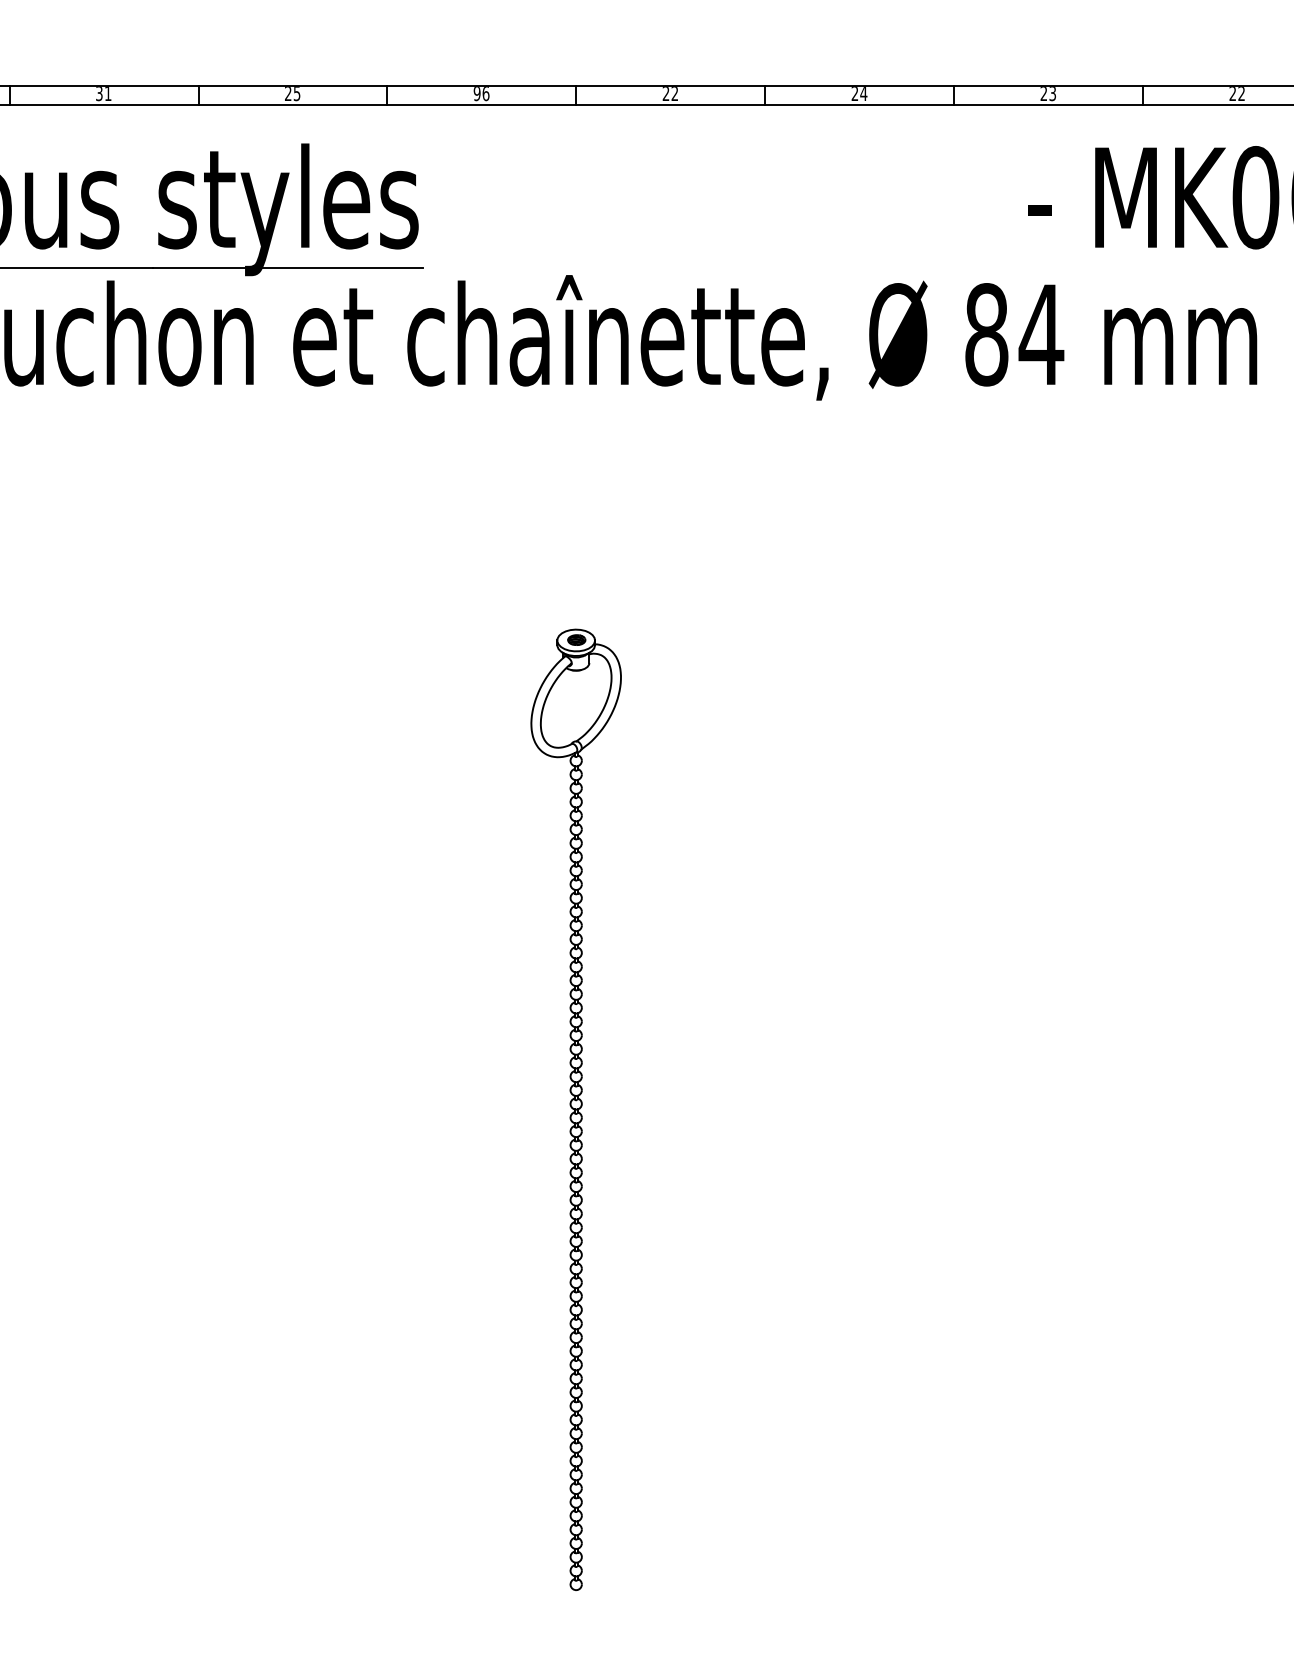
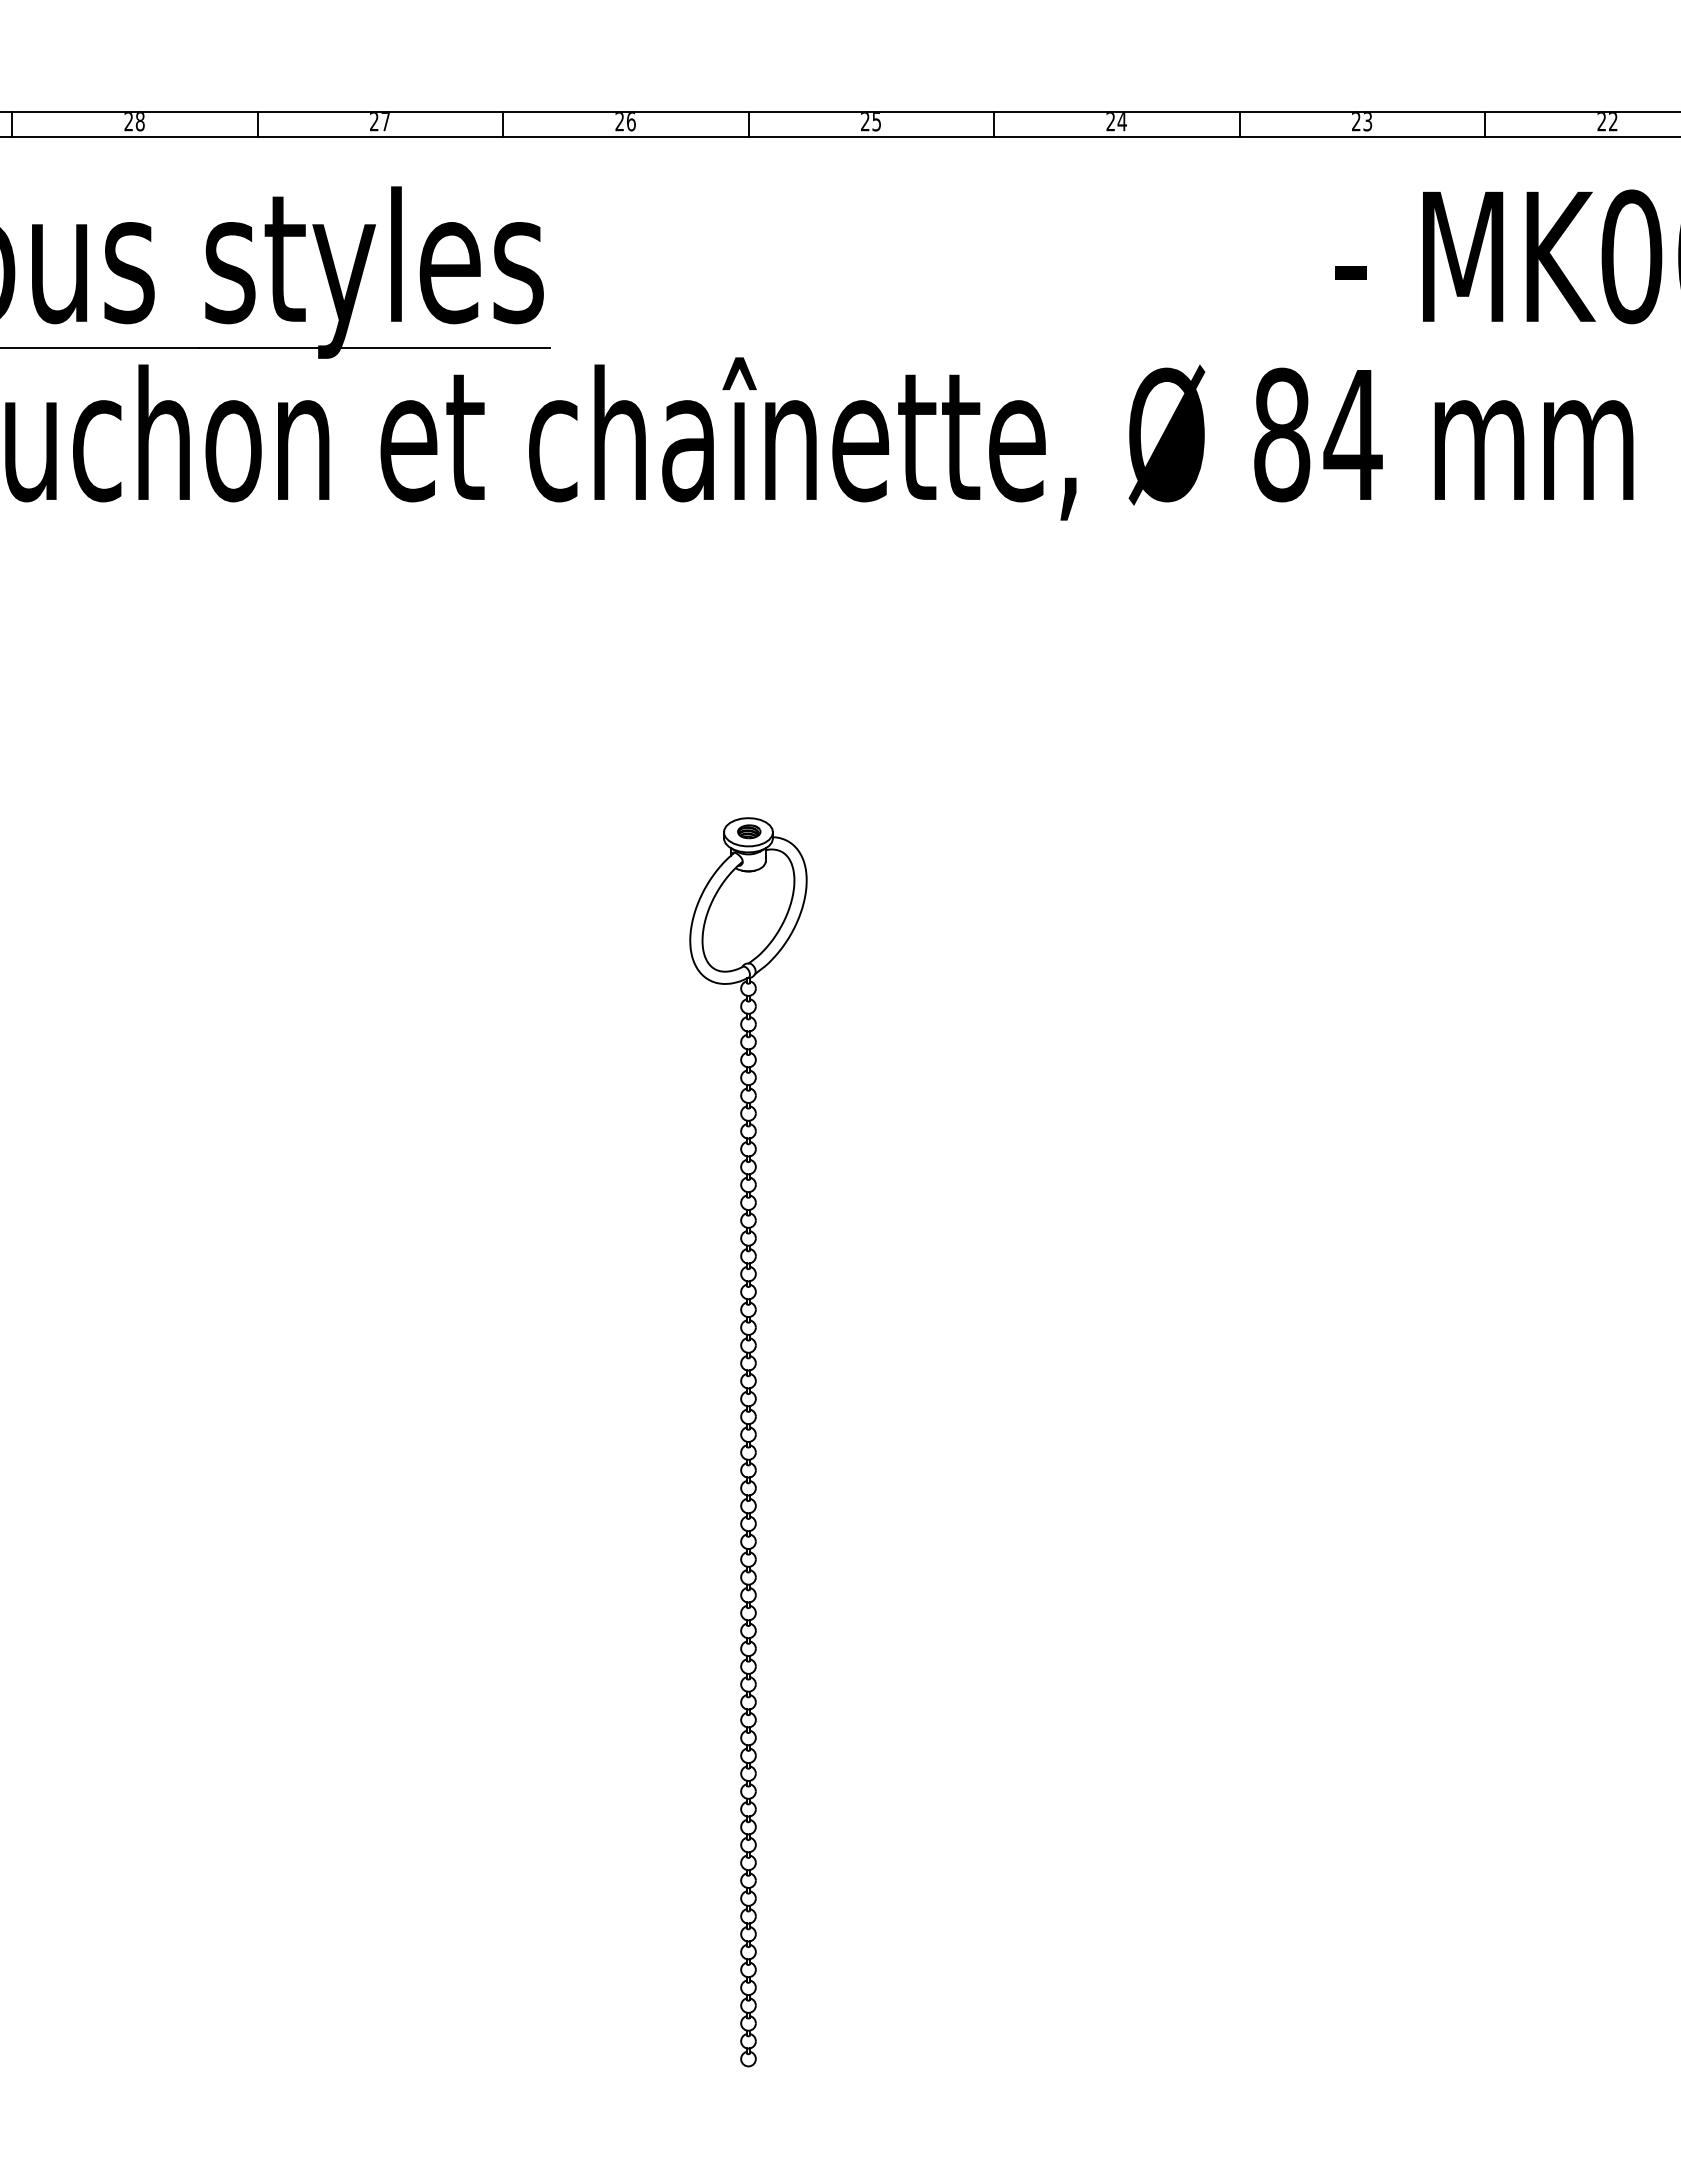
text: (103, 94) -> (134, 122), 31 -> 28
text: (296, 94) -> (385, 122), 25 -> 27
text: (476, 94) -> (619, 122), 96 -> 26
text: (674, 94) -> (876, 122), 22 -> 25

